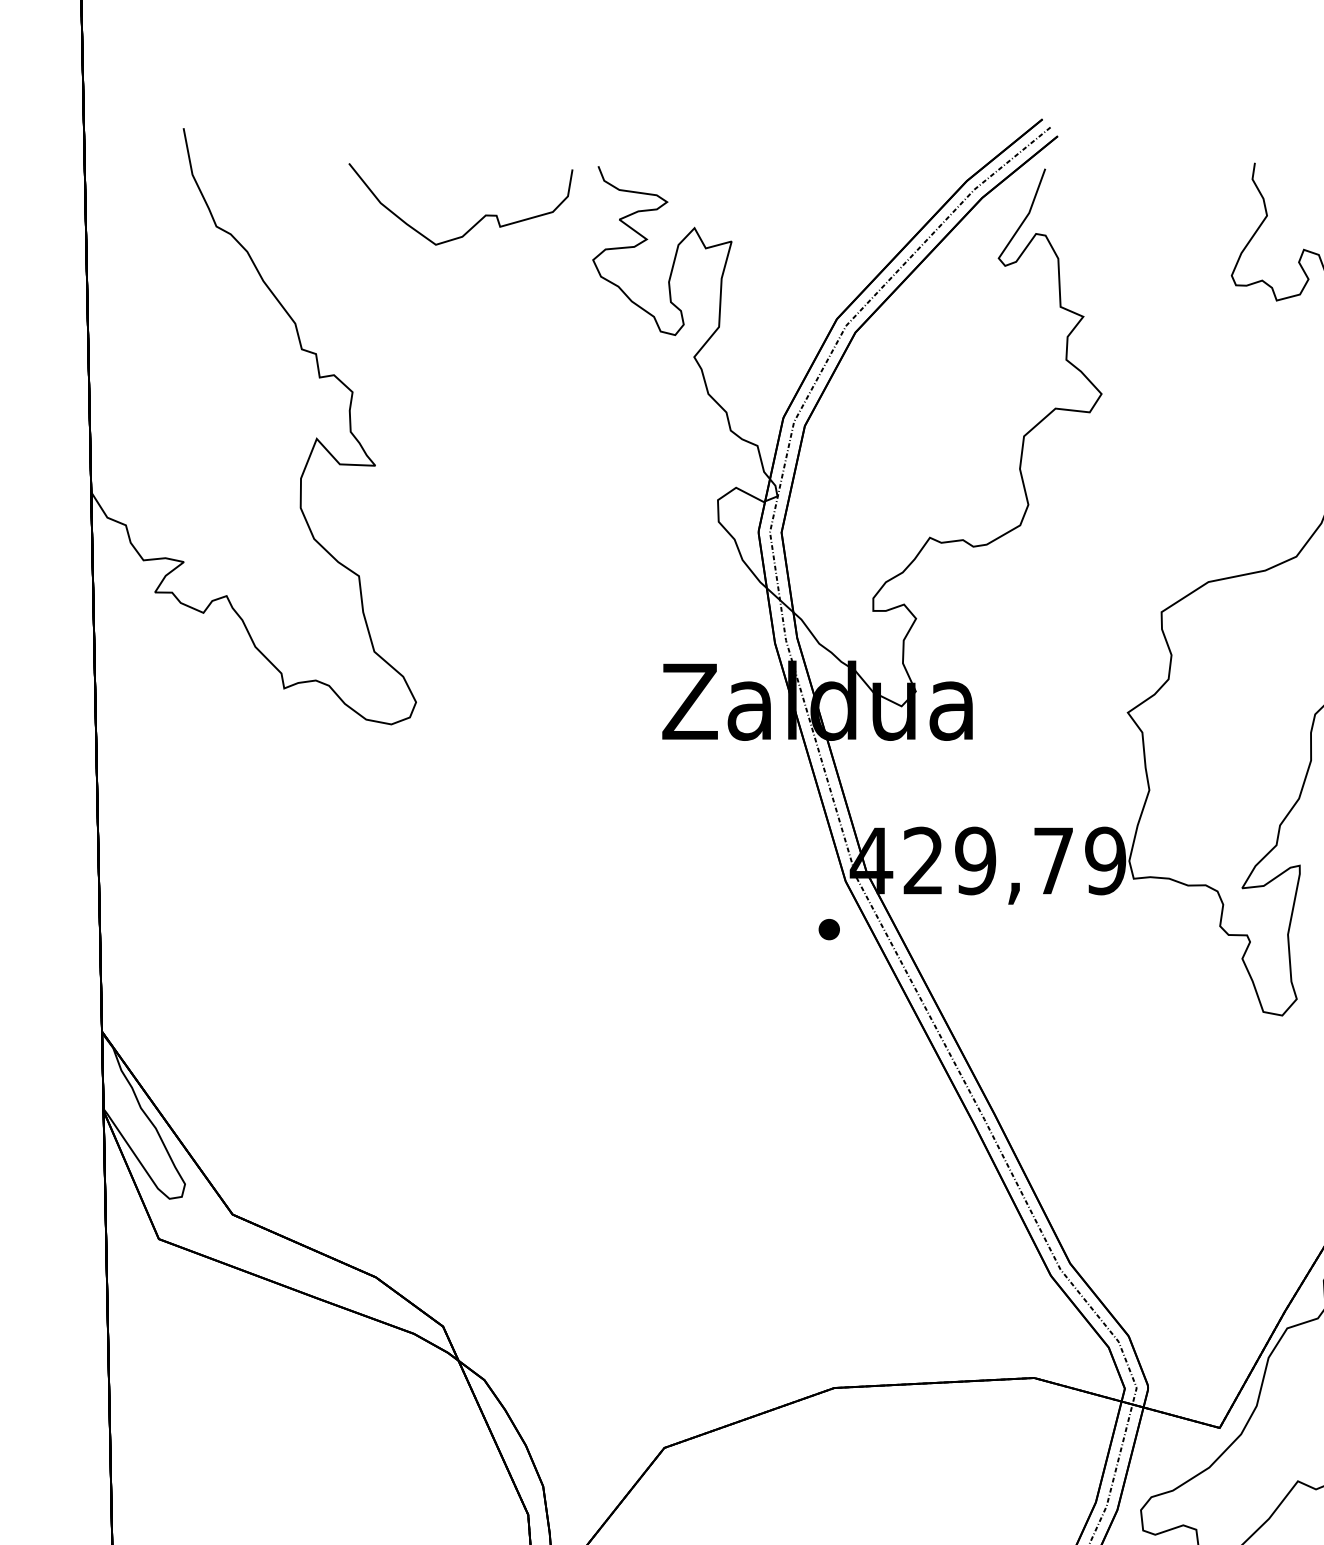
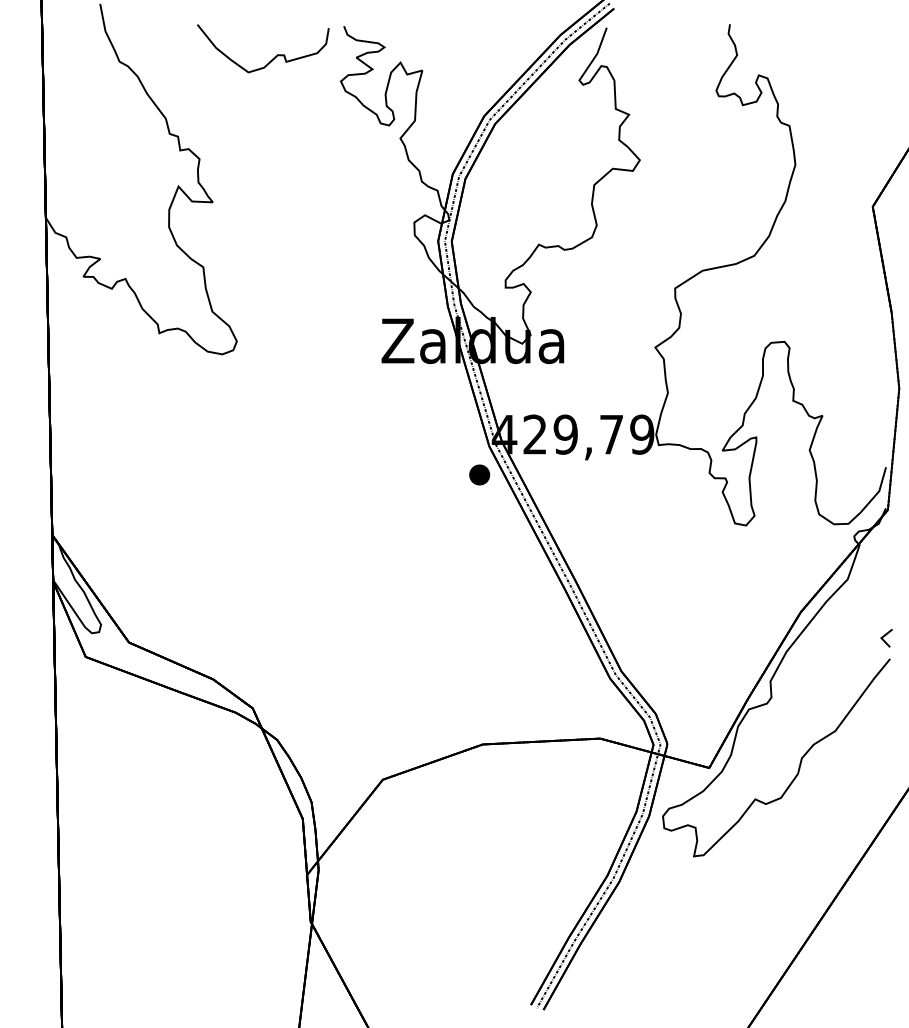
part: (828, 928) -> (479, 474), size x1.67

